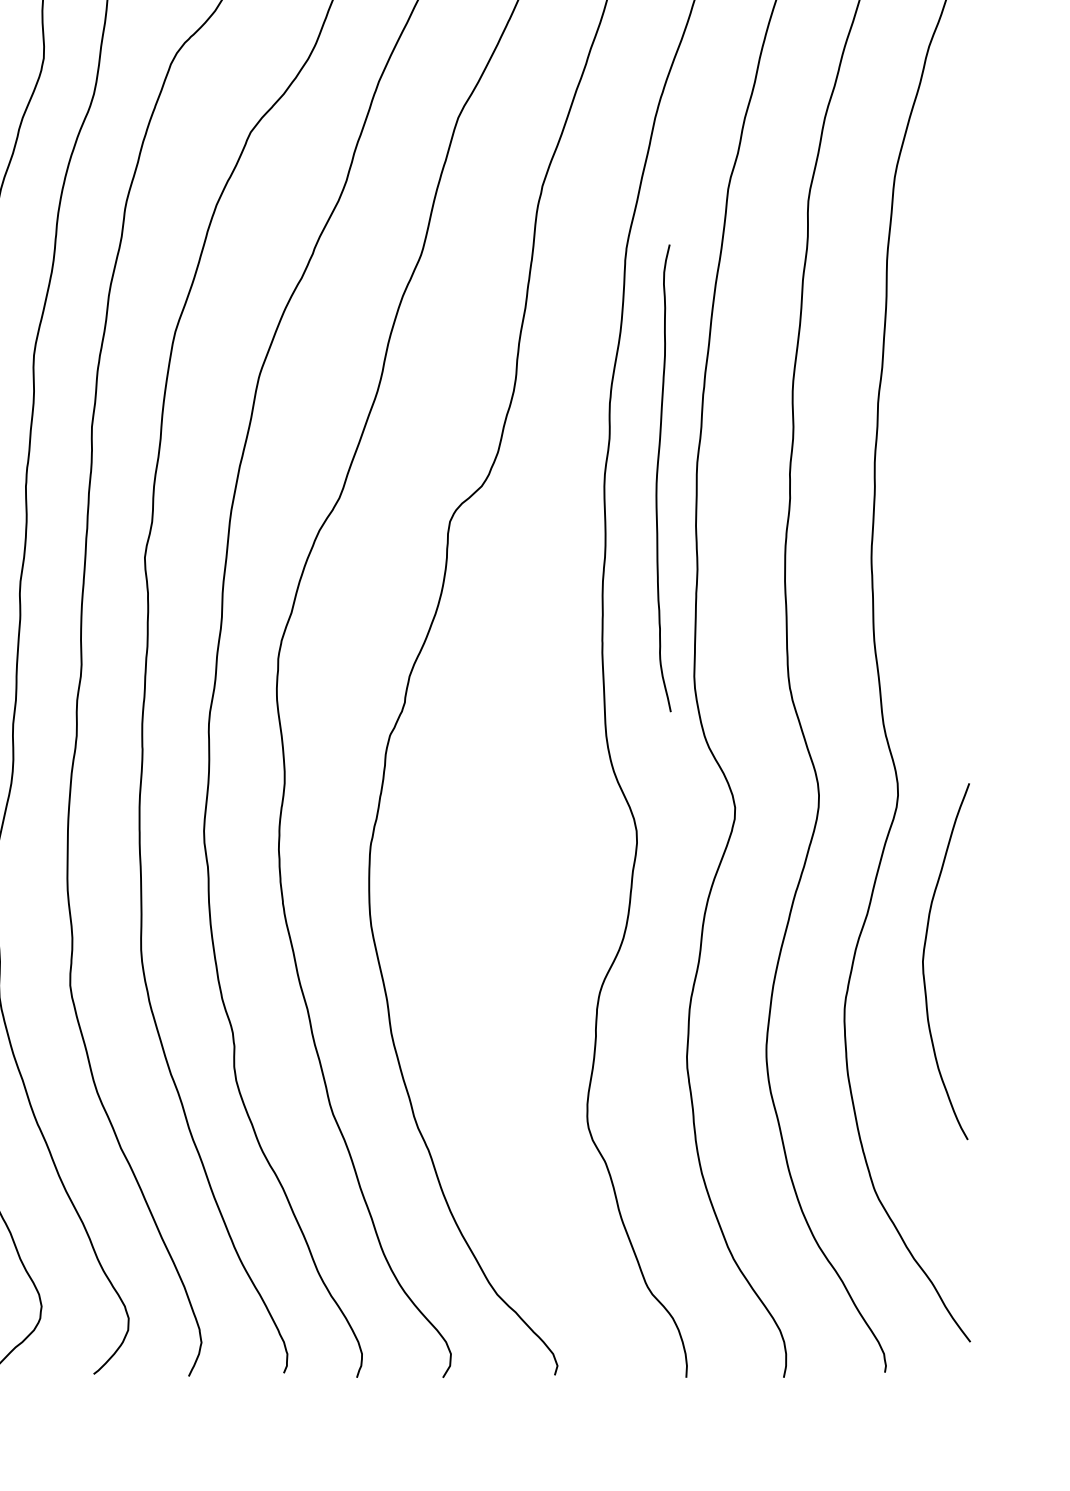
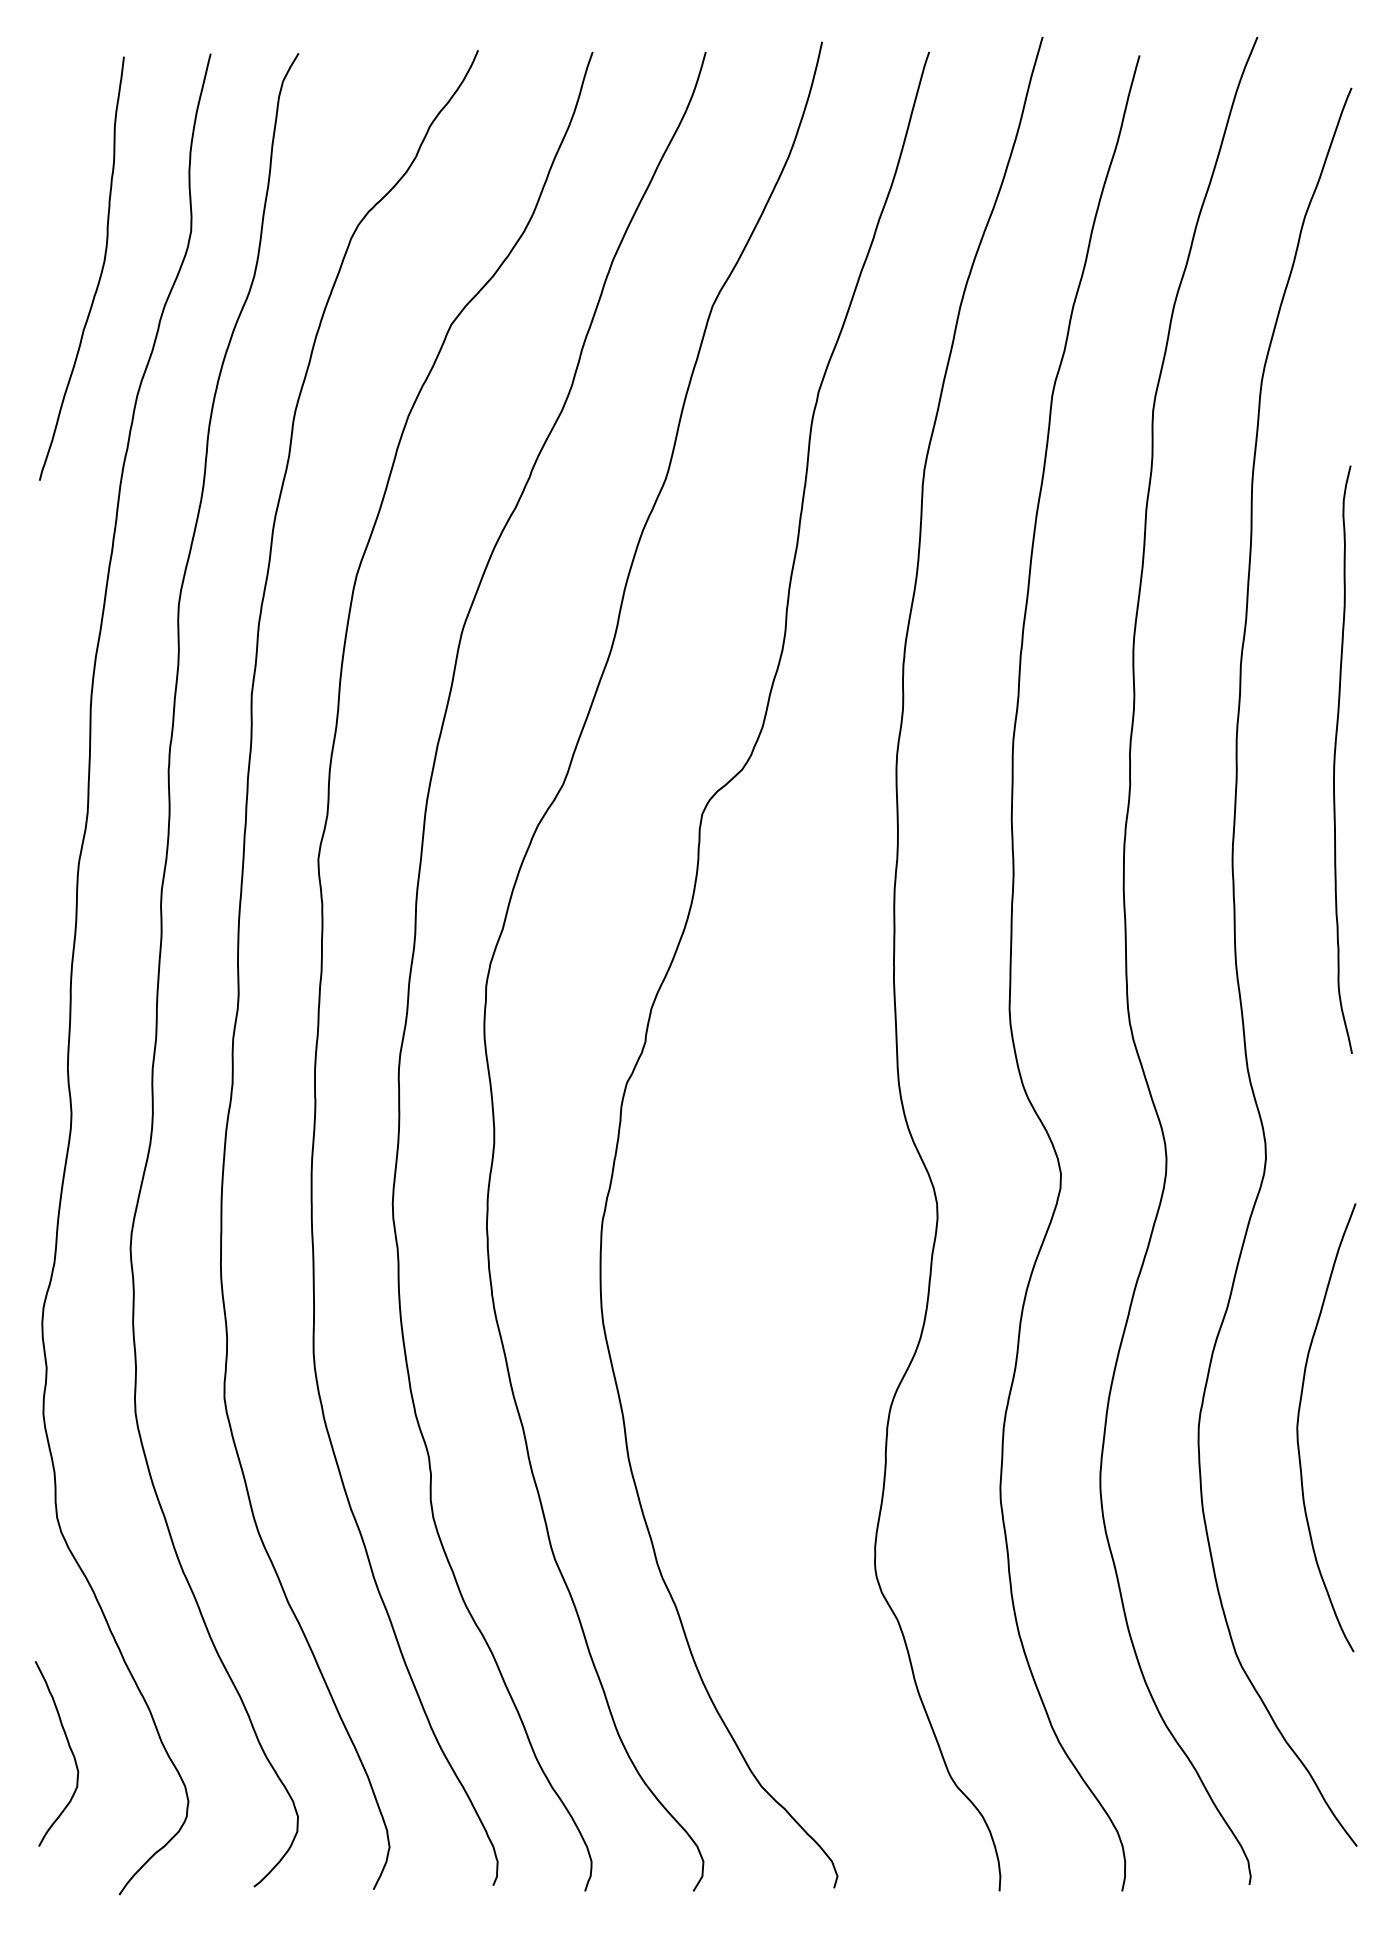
curve: (657, 478) -> (1335, 759), moved
curve: (923, 961) -> (1298, 1427), moved

